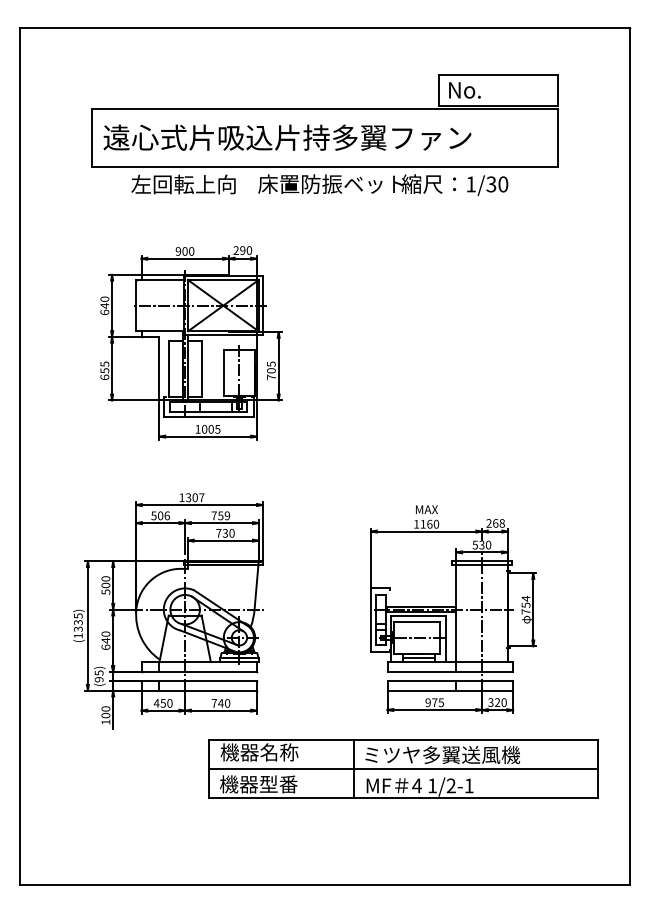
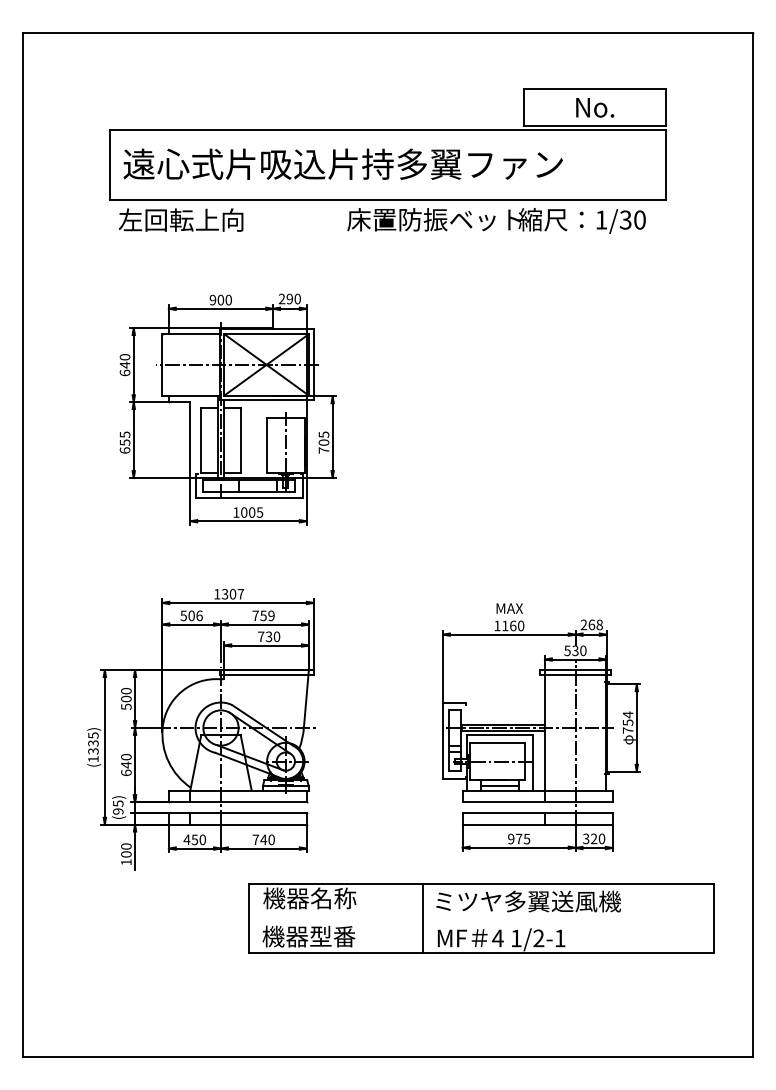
text: (465, 90) -> (595, 107), moved
text: (183, 183) -> (180, 219), moved
text: (383, 184) -> (496, 220), moved
line: (403, 769) -> (481, 918), removed

